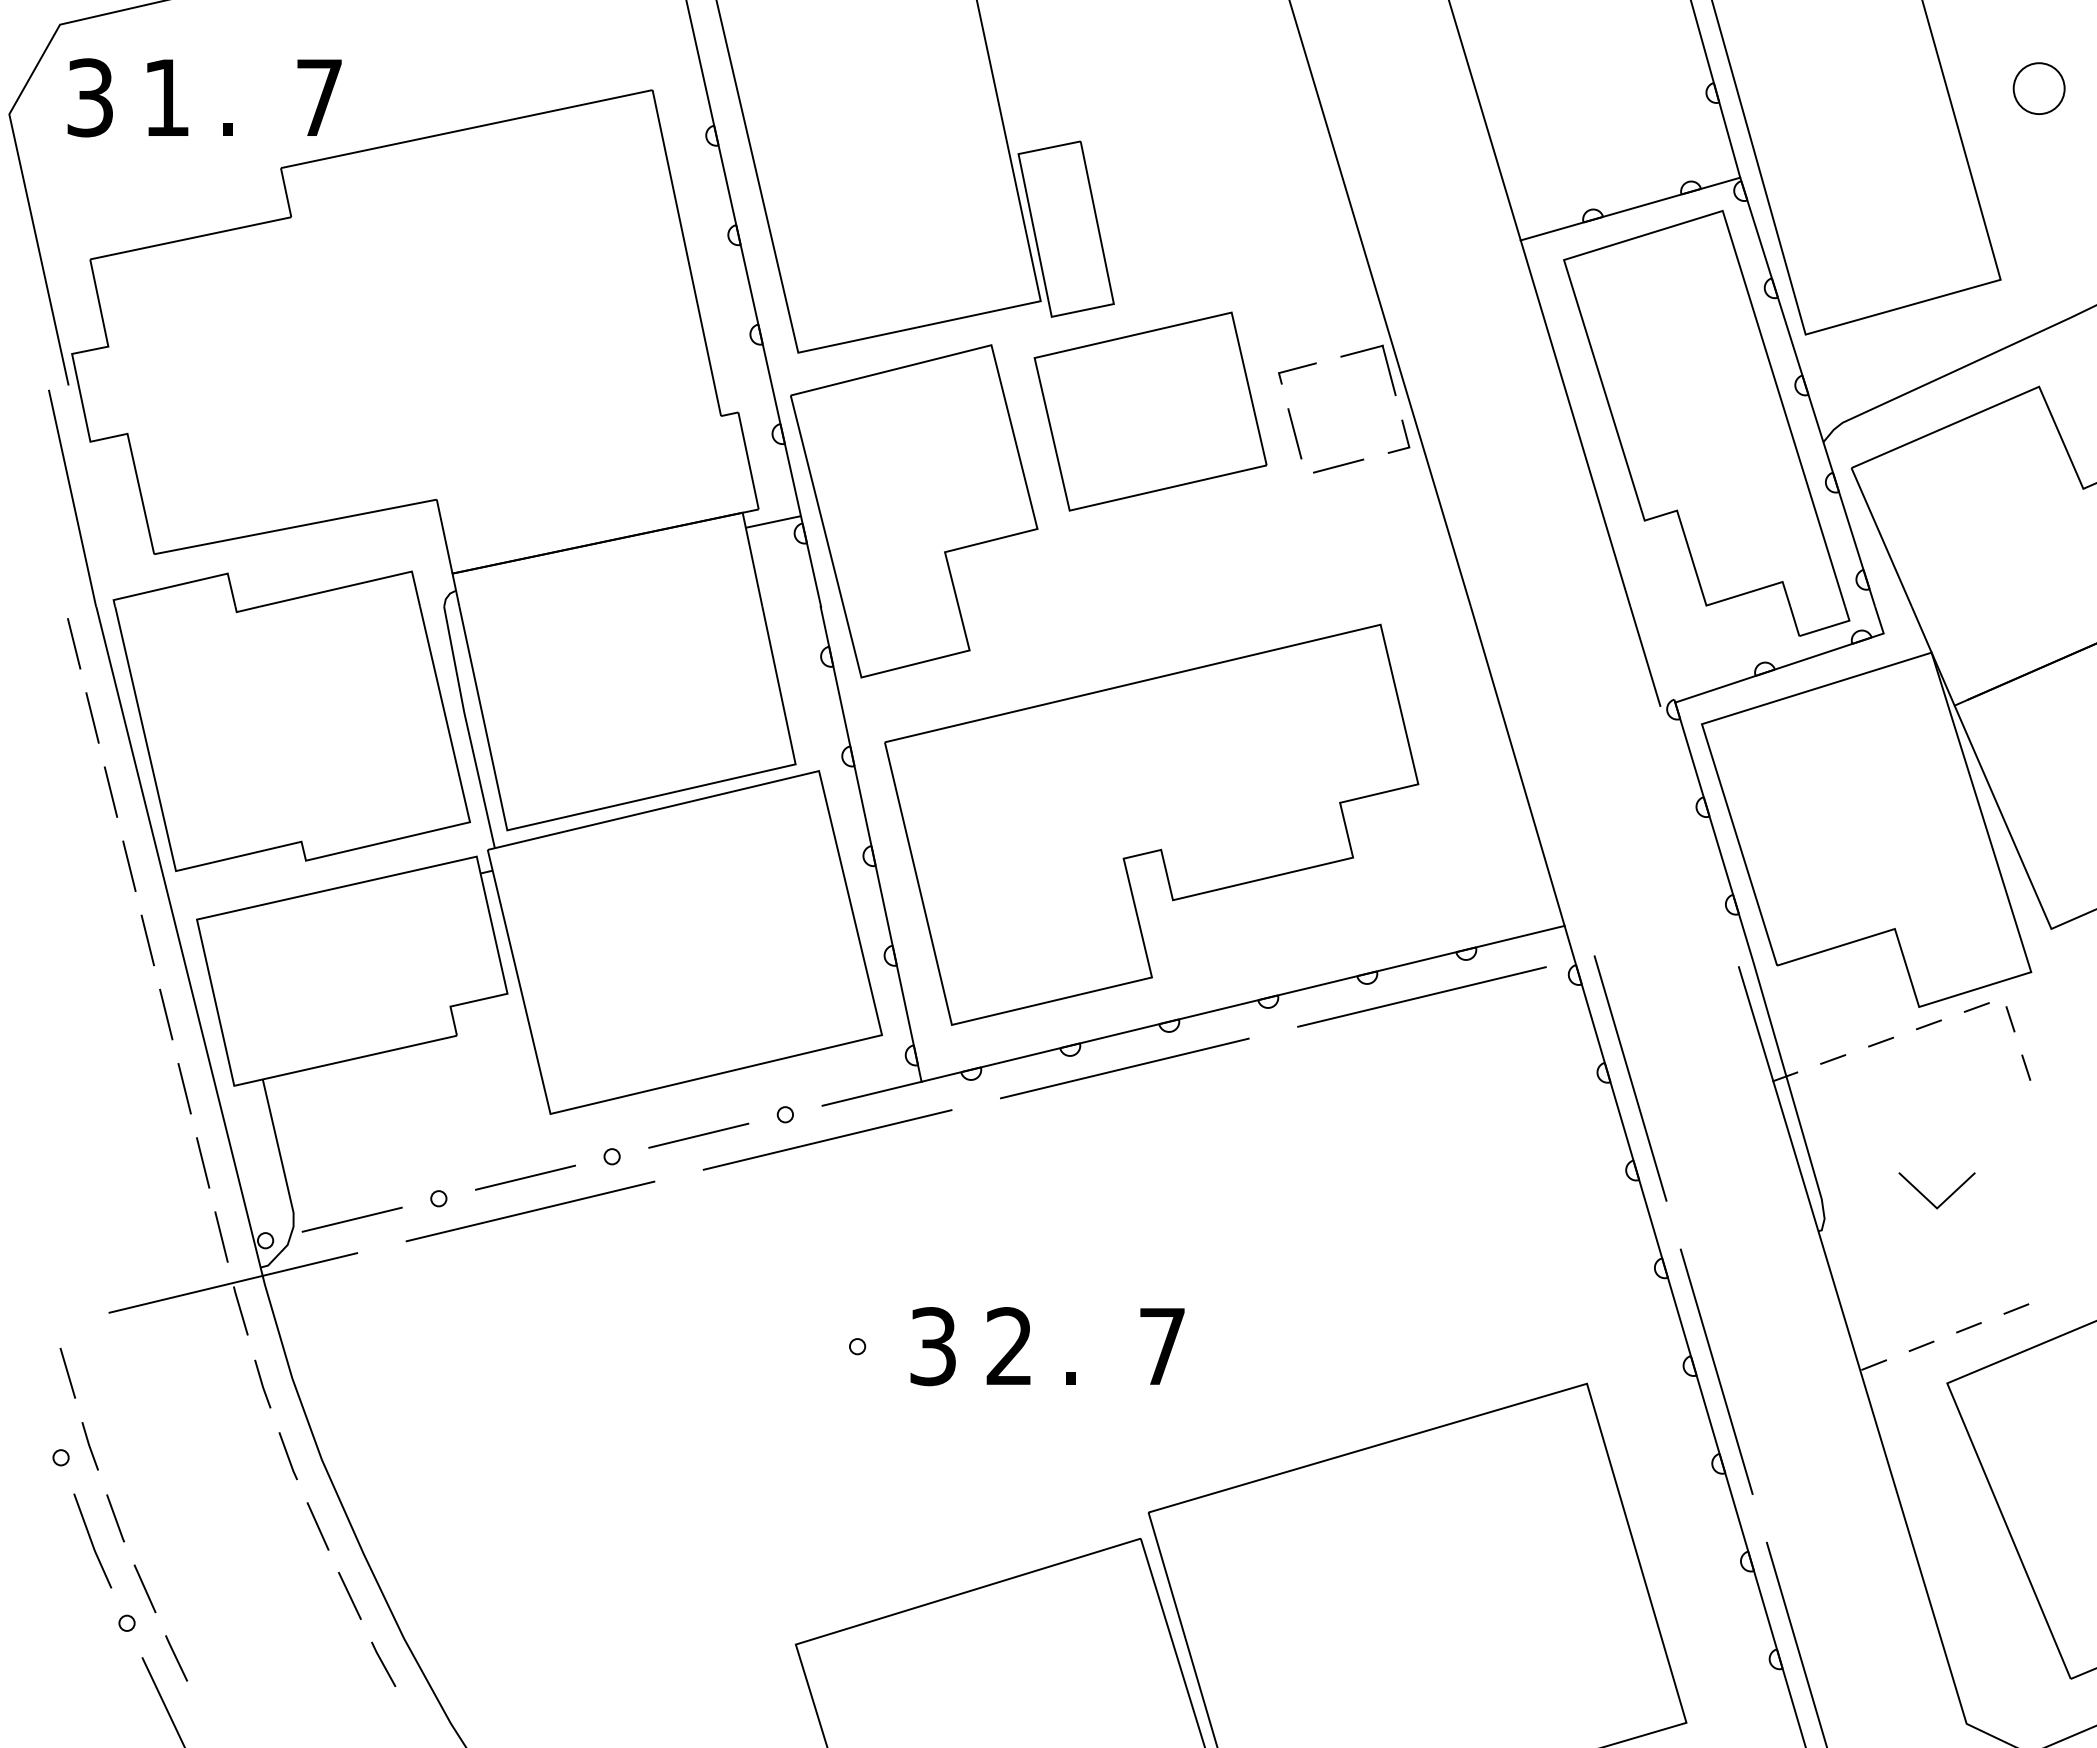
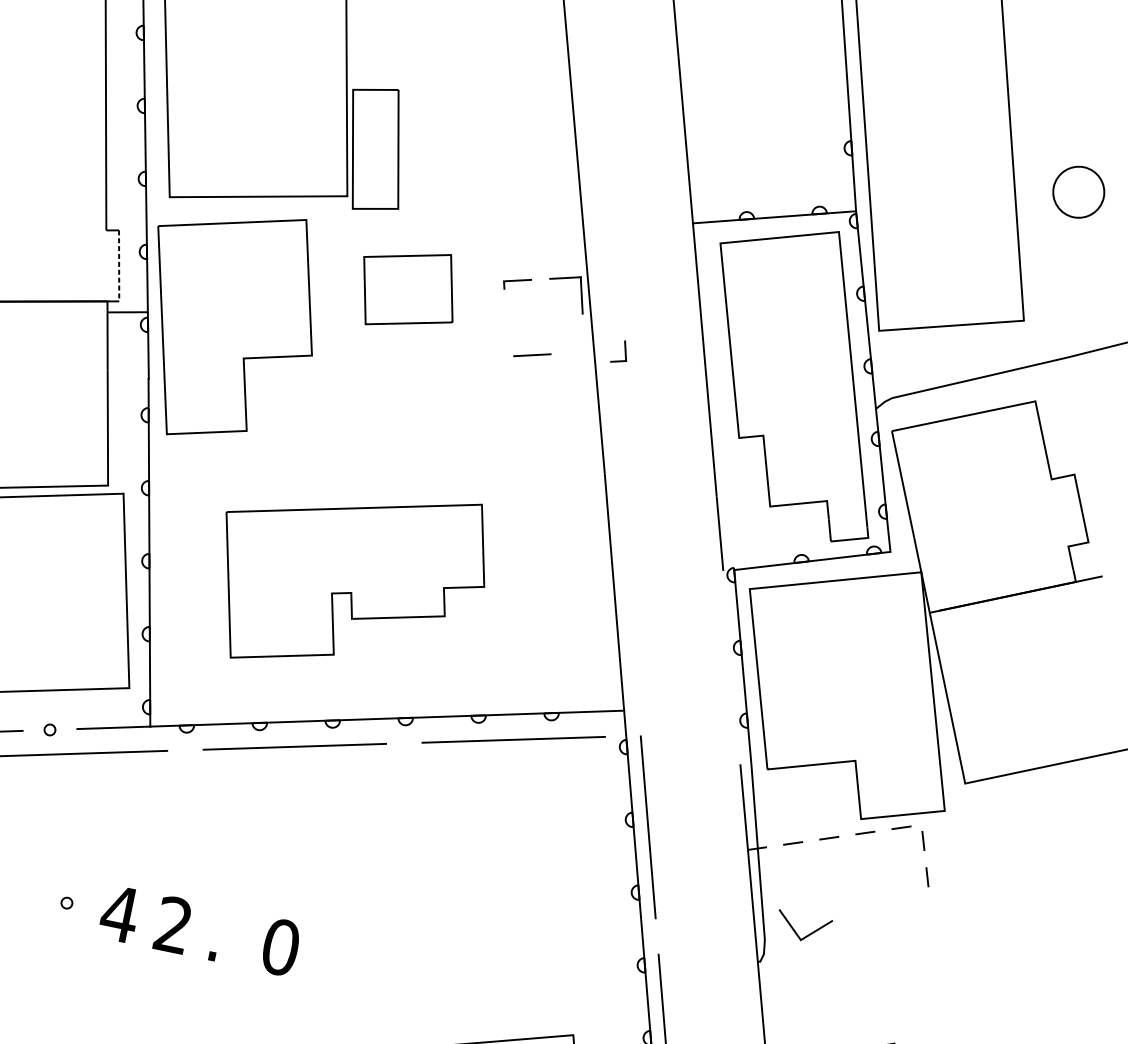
circle: (2038, 88) -> (1078, 192), size x1.4
part: (1150, 411) -> (408, 289), size x0.6
line: (1294, 433) -> (506, 325), removed
line: (1404, 433) -> (624, 350), moved
line: (748, 460) -> (119, 265), solid -> dashed
part: (1151, 824) -> (349, 579), size x0.7
line: (1930, 1200) -> (797, 933), moved
text: (933, 1346) -> (120, 914), 3 -> 4
text: (1162, 1346) -> (280, 947), 7 -> 0

